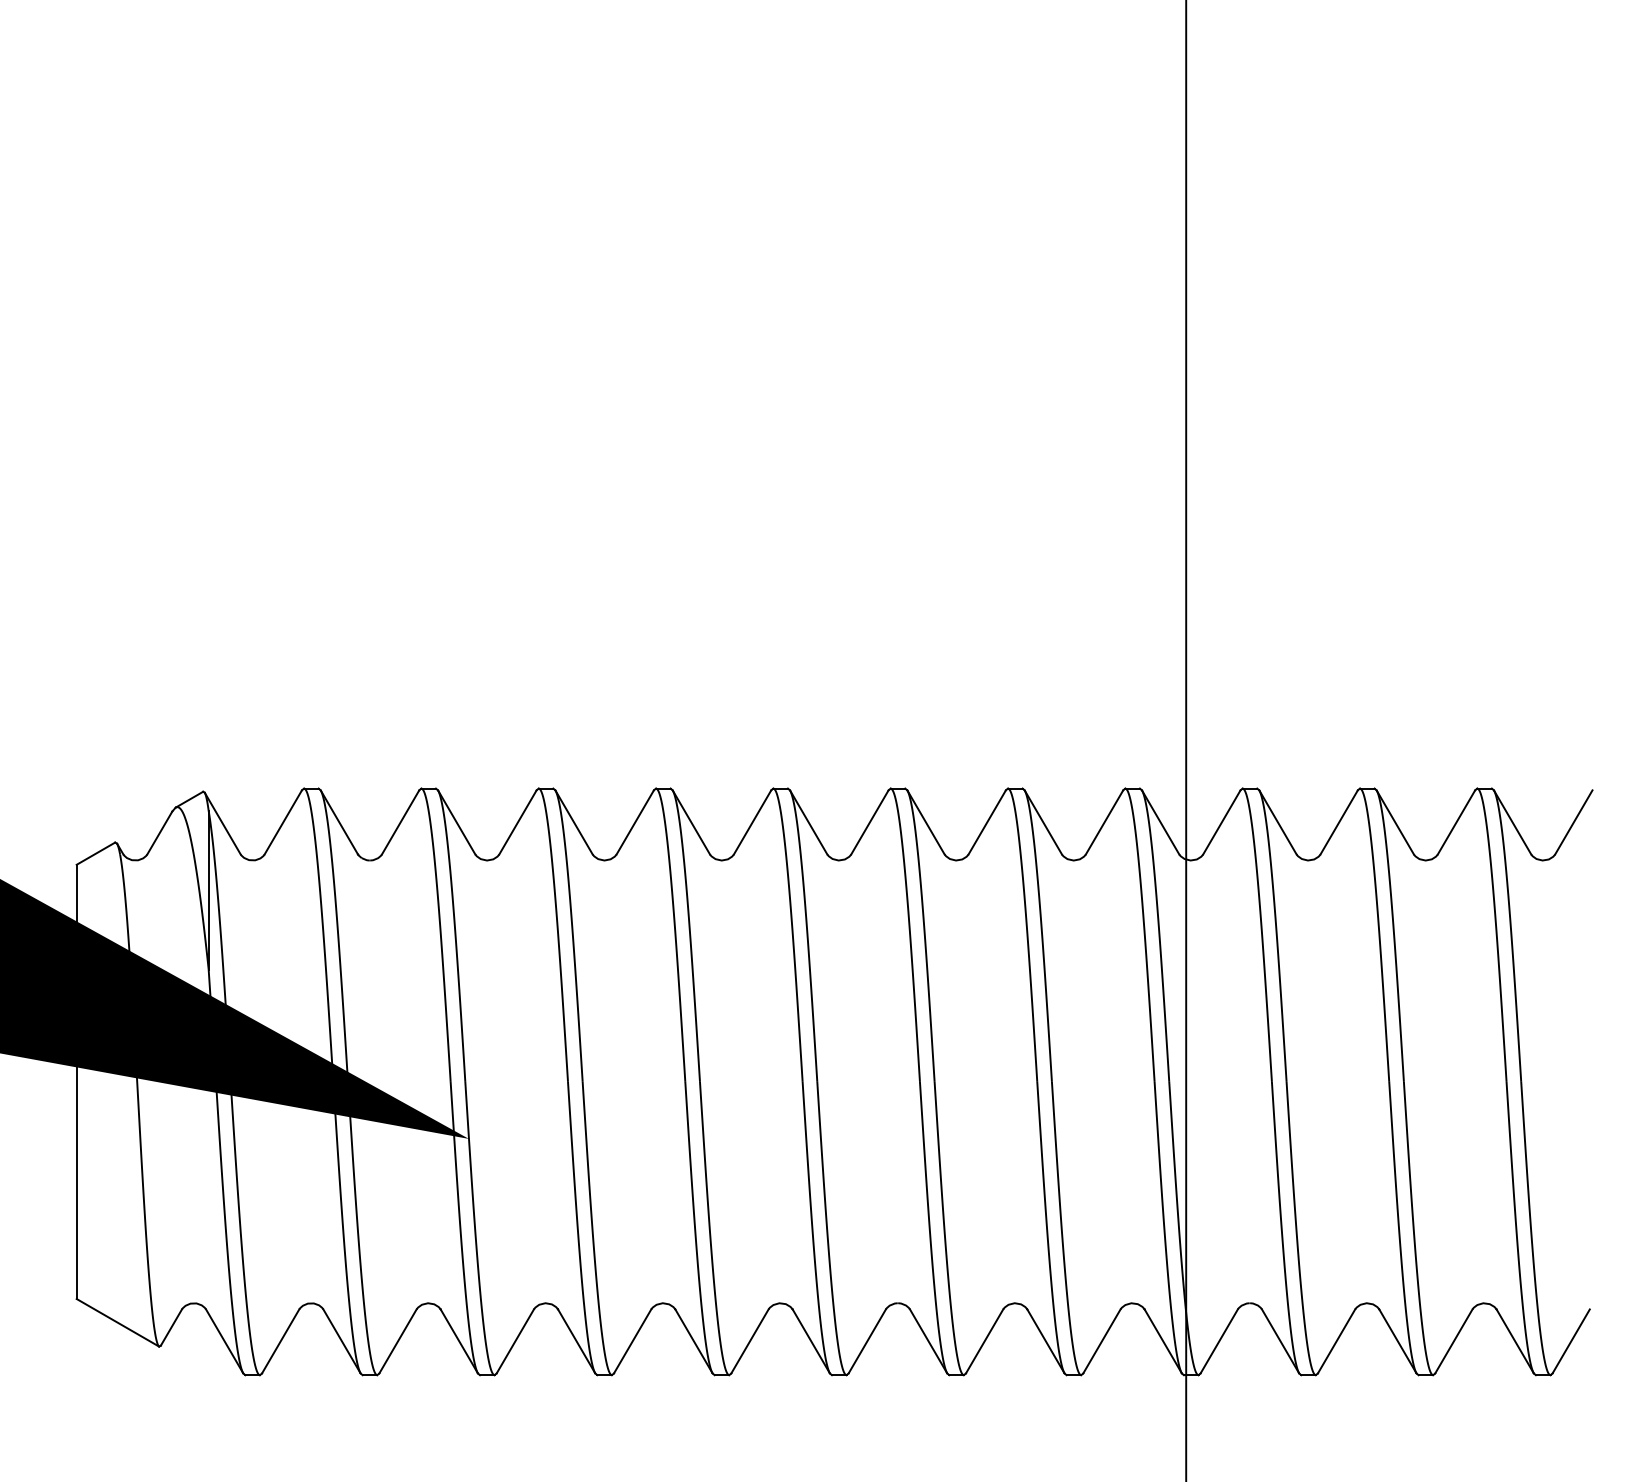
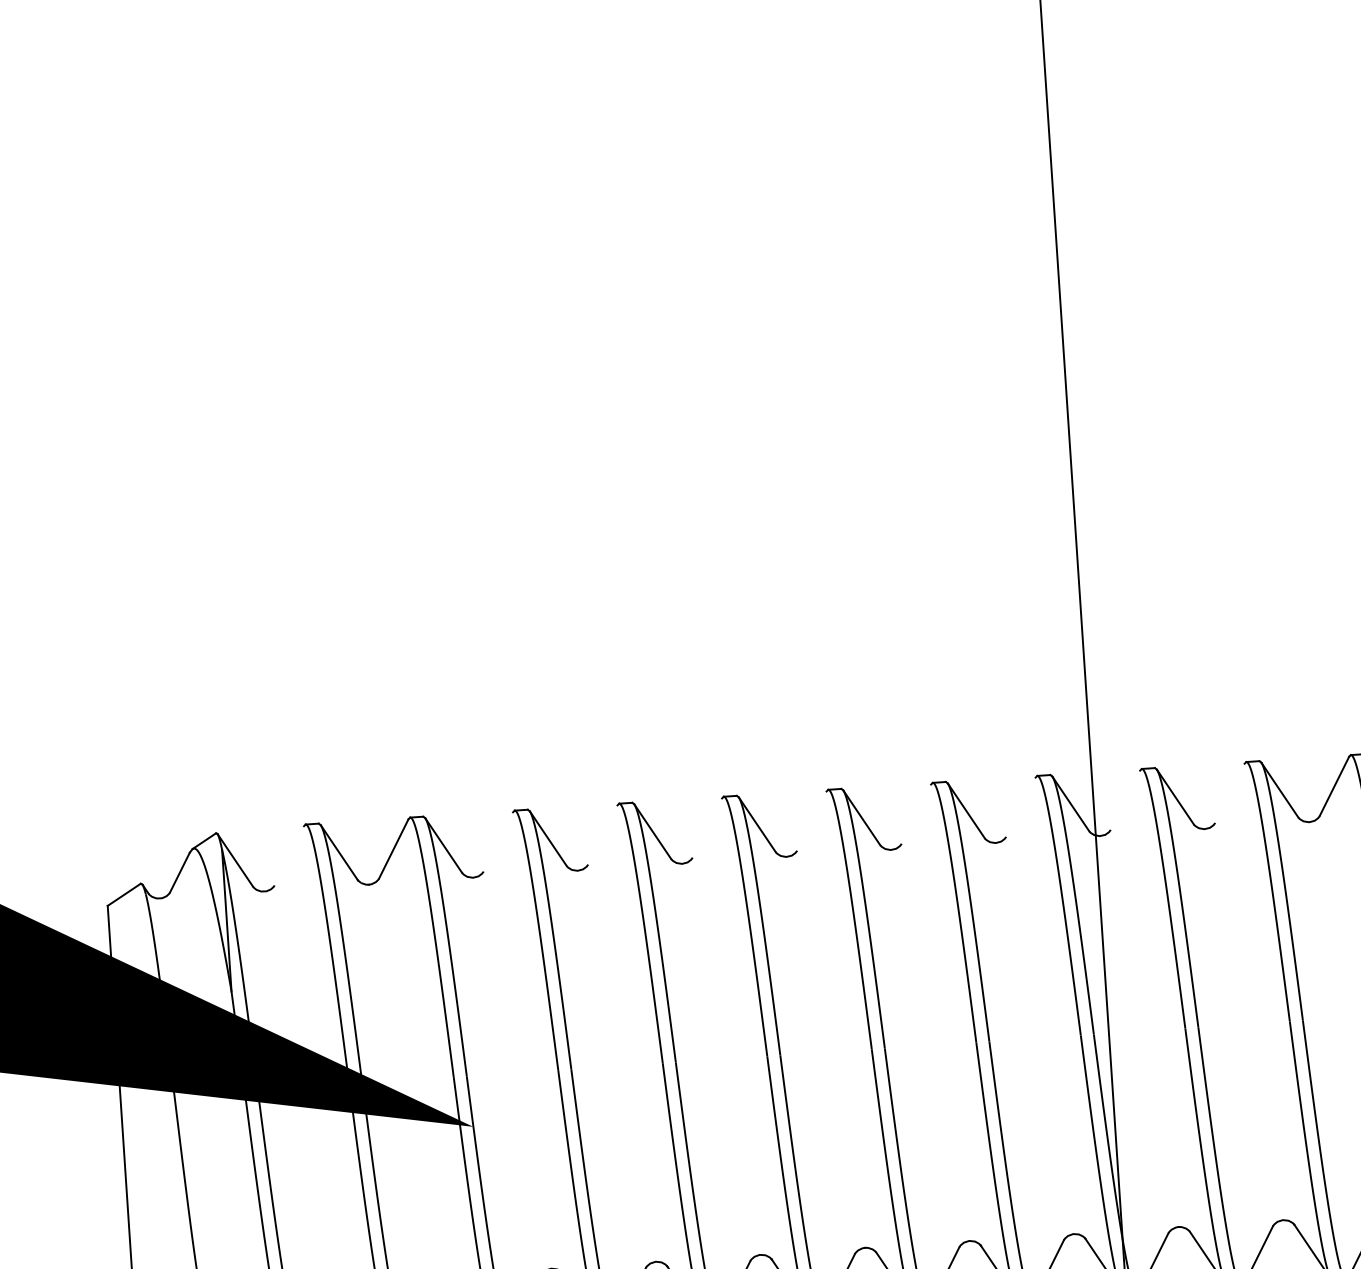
line: (282, 822) -> (288, 856), removed
line: (517, 822) -> (497, 842), removed
line: (634, 822) -> (602, 835), removed
line: (752, 822) -> (707, 828), removed
line: (869, 822) -> (811, 821), removed
line: (986, 822) -> (915, 814), removed
line: (1104, 822) -> (1020, 807), removed
line: (1221, 822) -> (1125, 800), removed
line: (1338, 822) -> (1229, 793), removed

